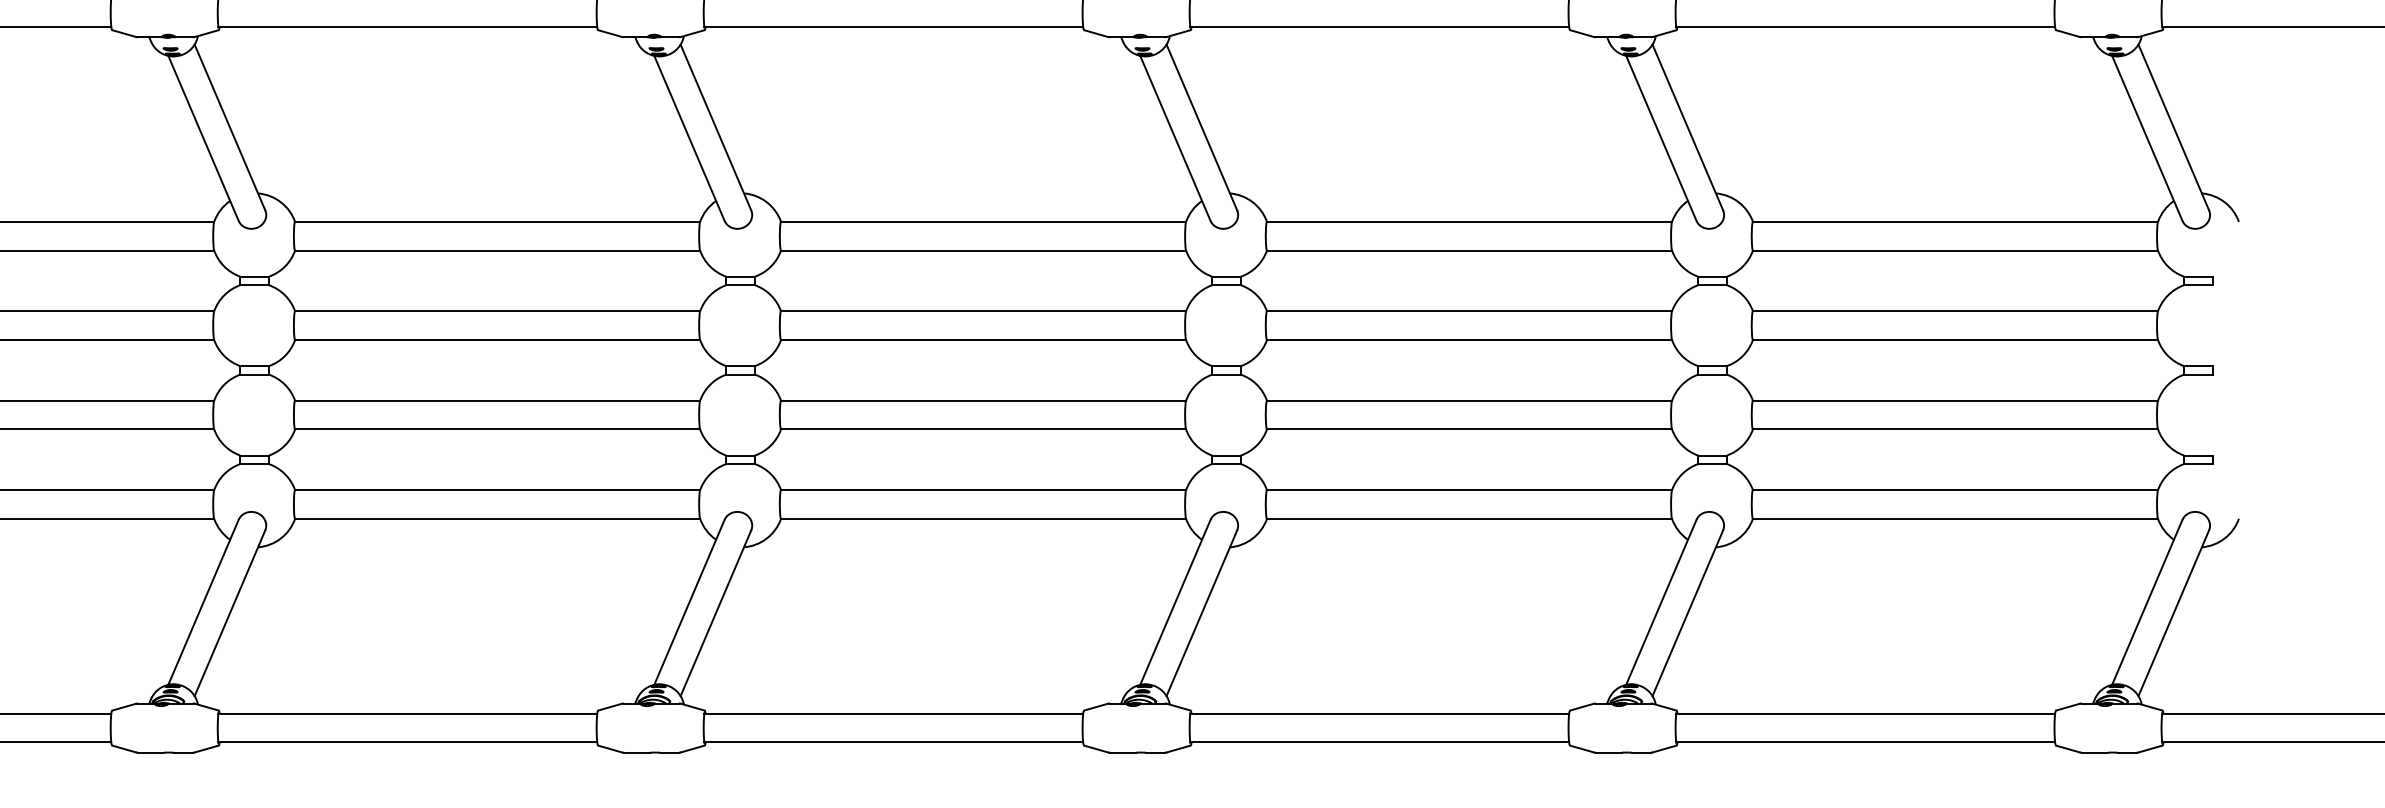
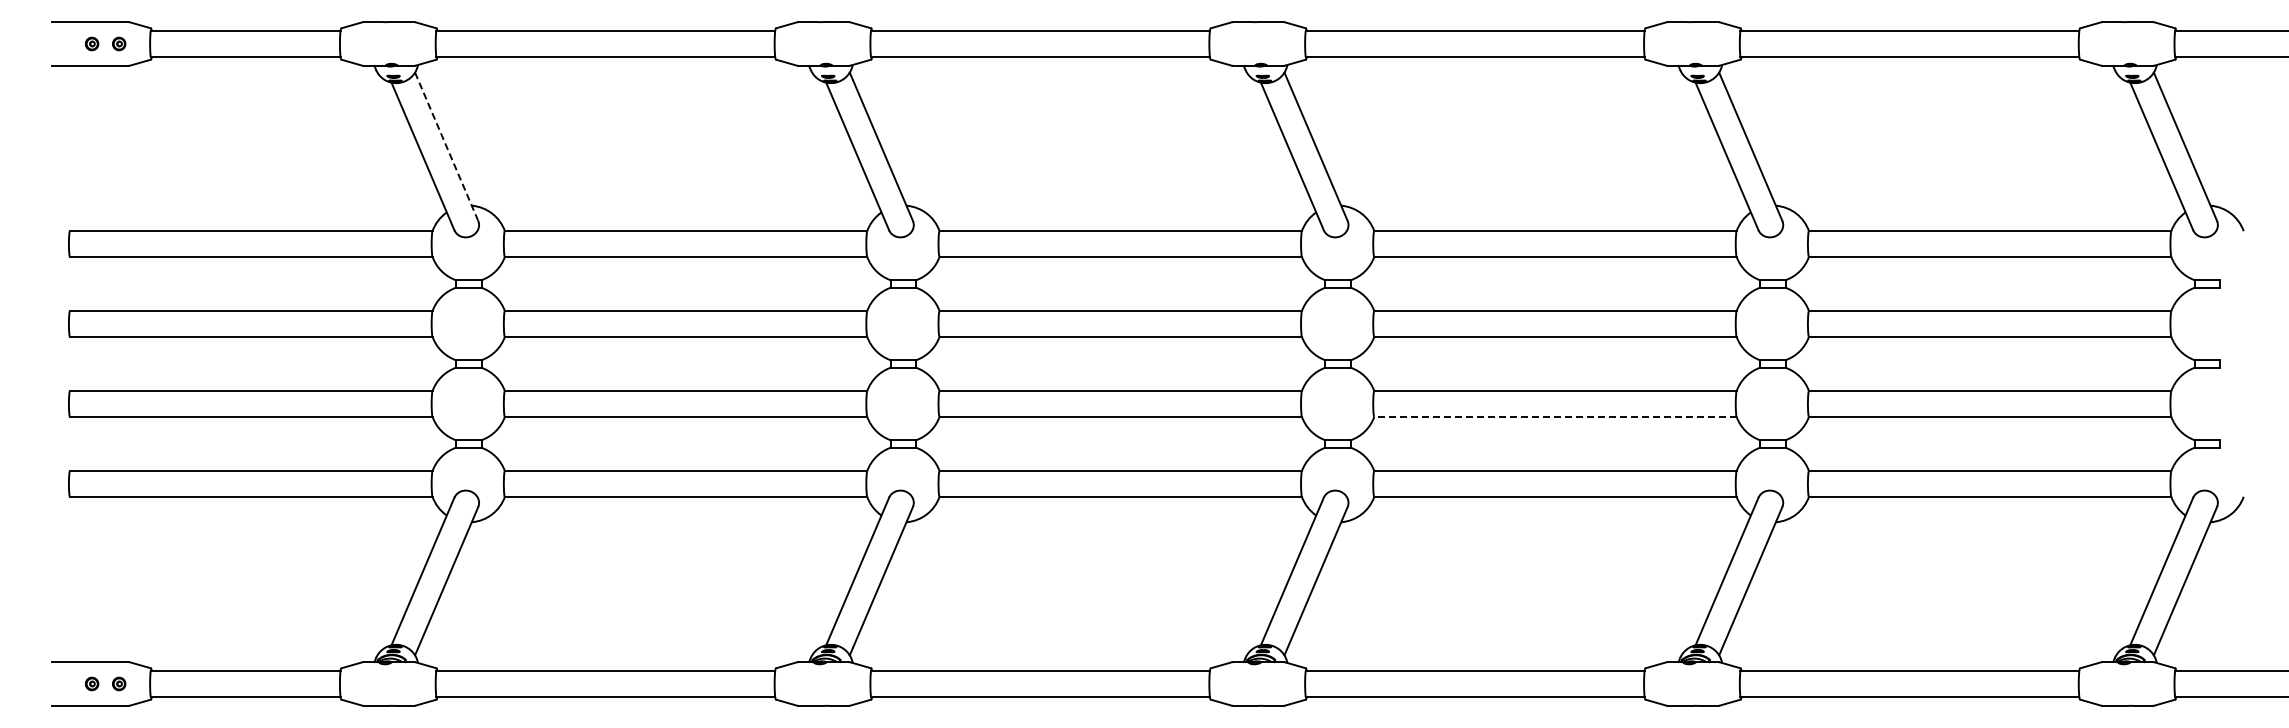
line: (229, 127) -> (446, 146), solid -> dashed
line: (1468, 429) -> (1554, 416), solid -> dashed

